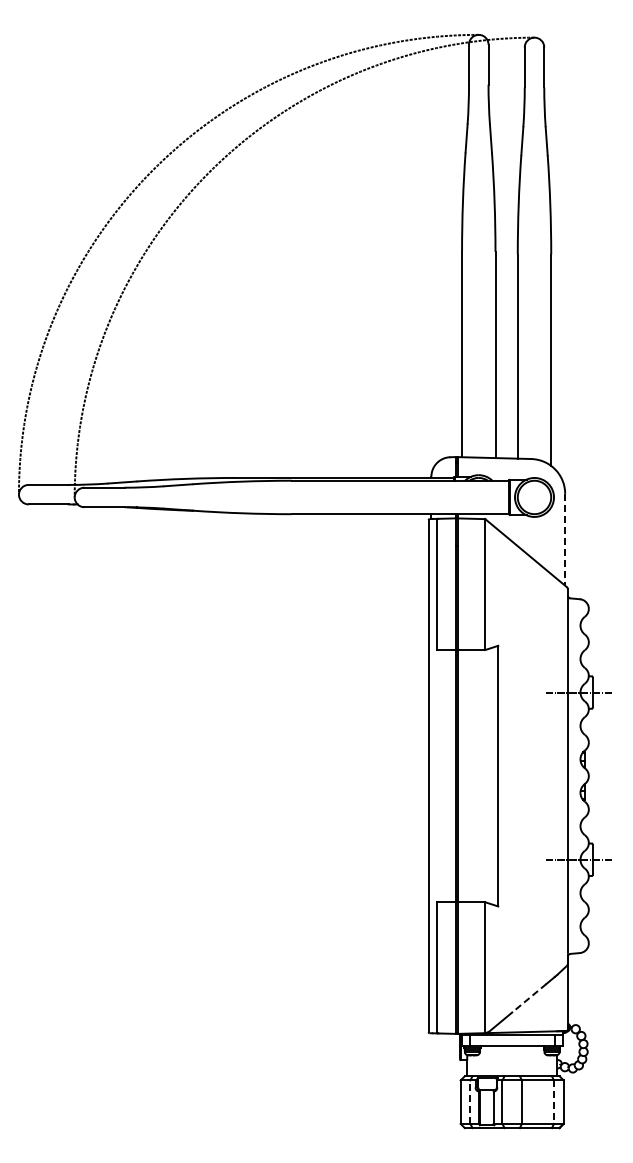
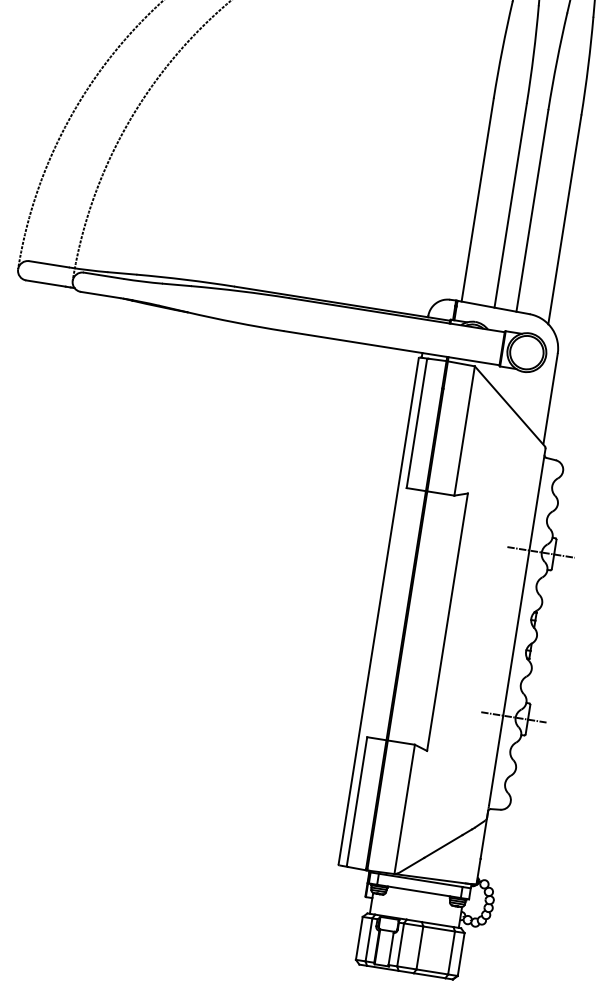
line: (565, 539) -> (550, 399), dashed -> solid
line: (528, 998) -> (442, 846), dashed -> solid
line: (470, 1102) -> (369, 940), dashed -> solid
line: (554, 1102) -> (451, 953), dashed -> solid

